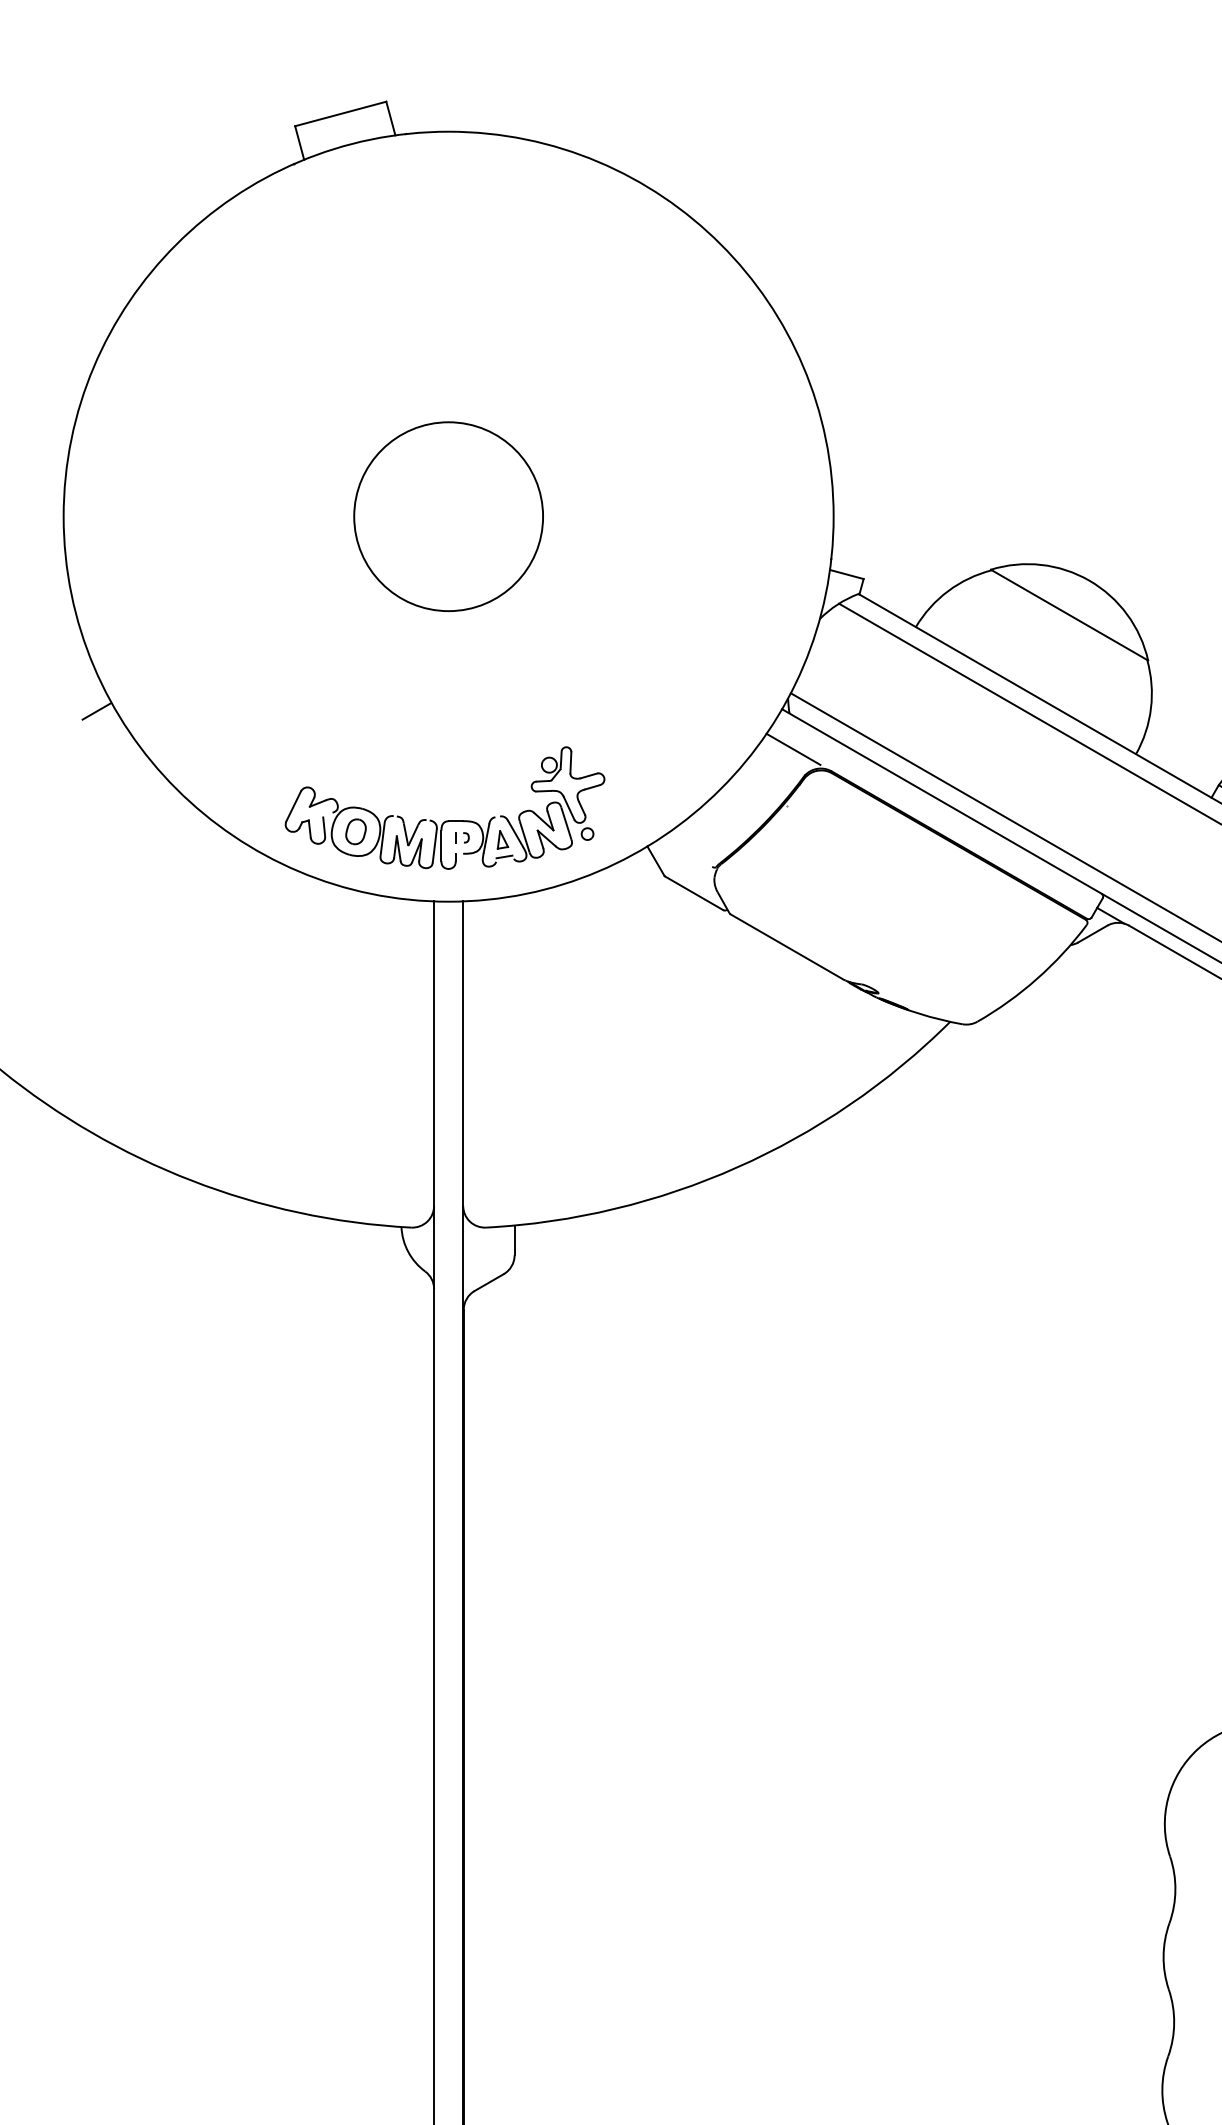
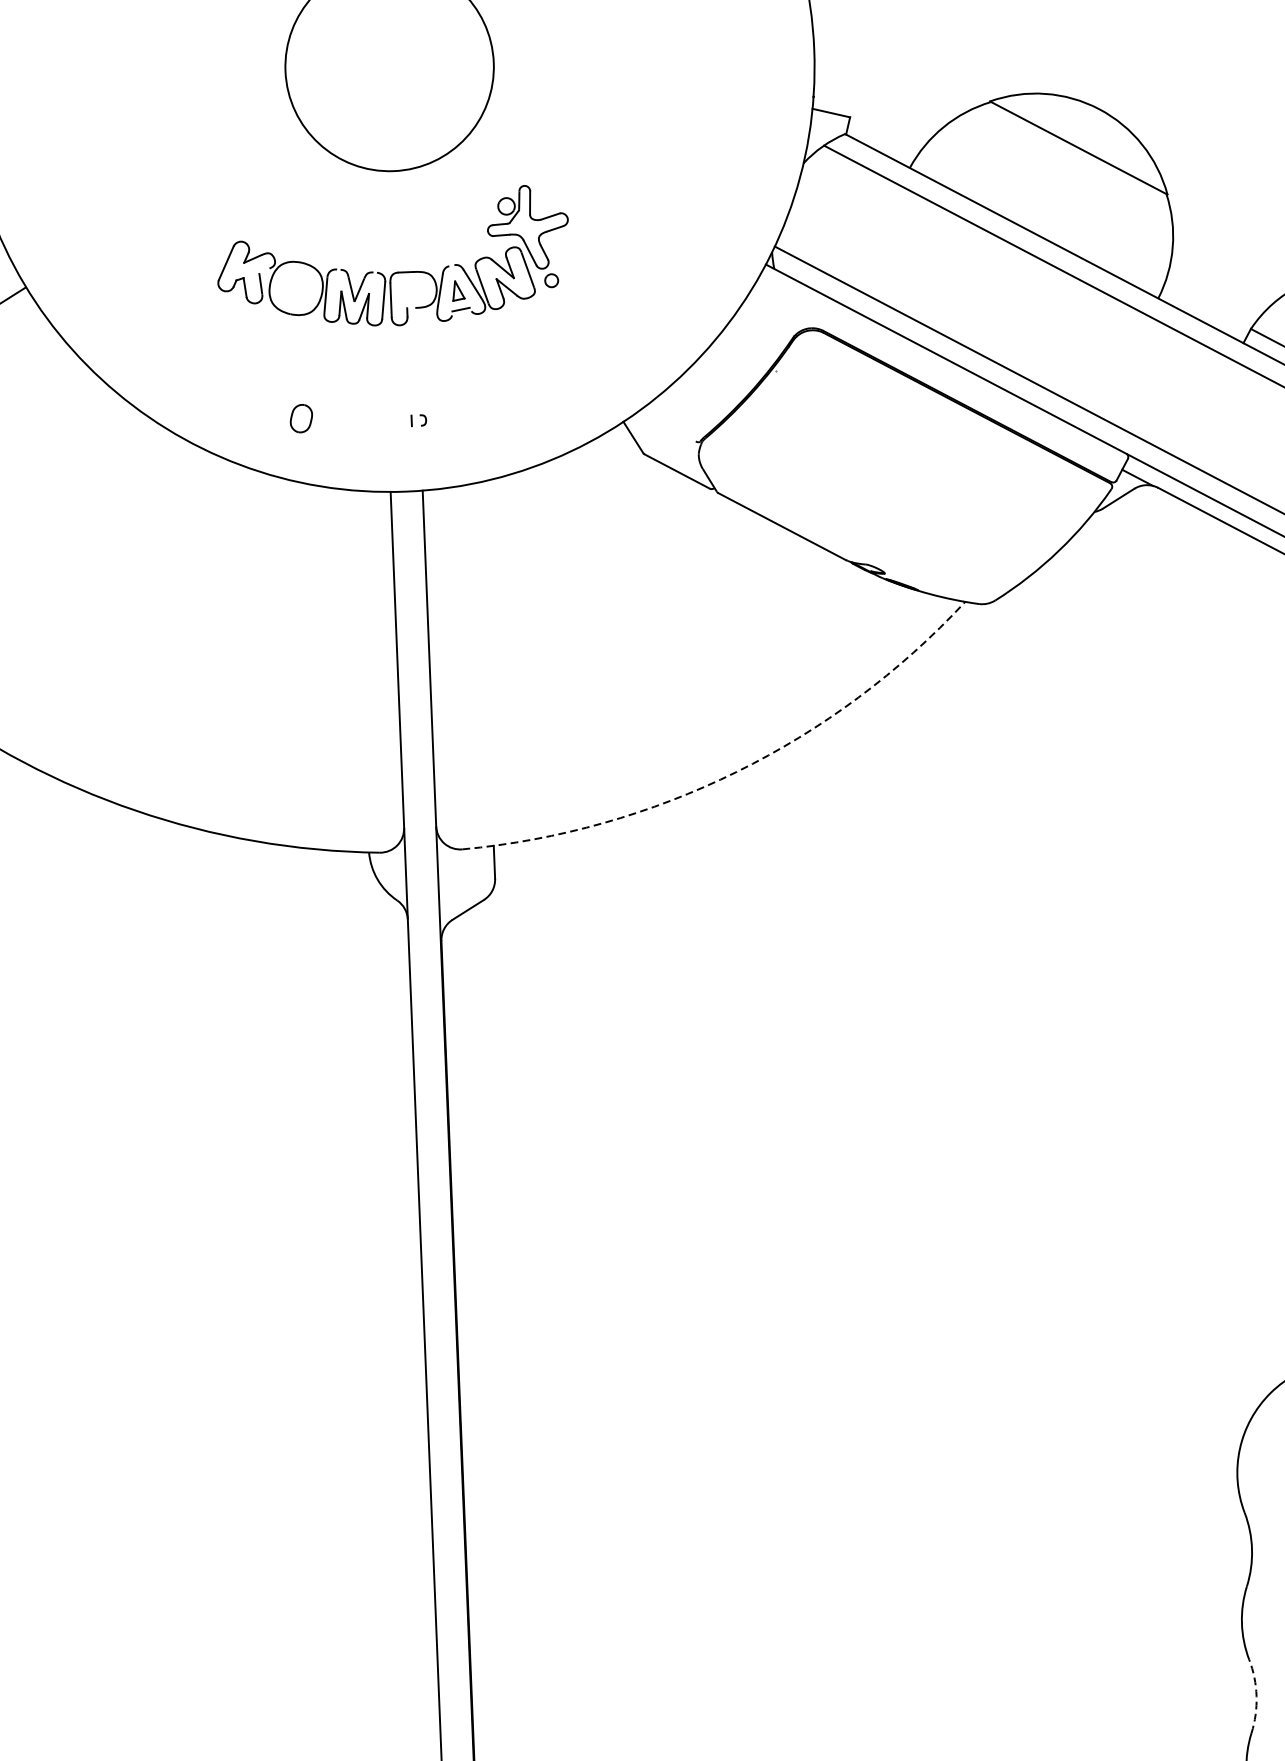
line: (793, 748) -> (780, 307), removed
part: (445, 820) -> (394, 272), moved
arc: (737, 1167) -> (737, 771), solid -> dashed
arc: (1174, 2023) -> (1256, 1696), solid -> dashed

